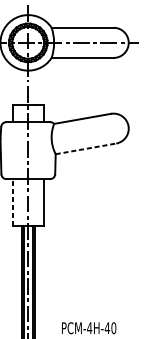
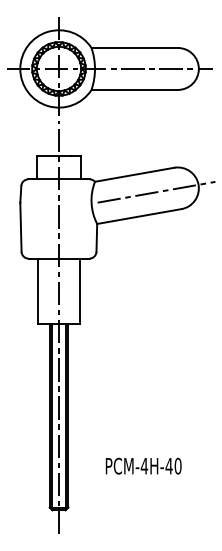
line: (98, 130) -> (156, 191), added
line: (86, 148) -> (139, 216), dashed -> solid
line: (12, 202) -> (37, 291), dashed -> solid

